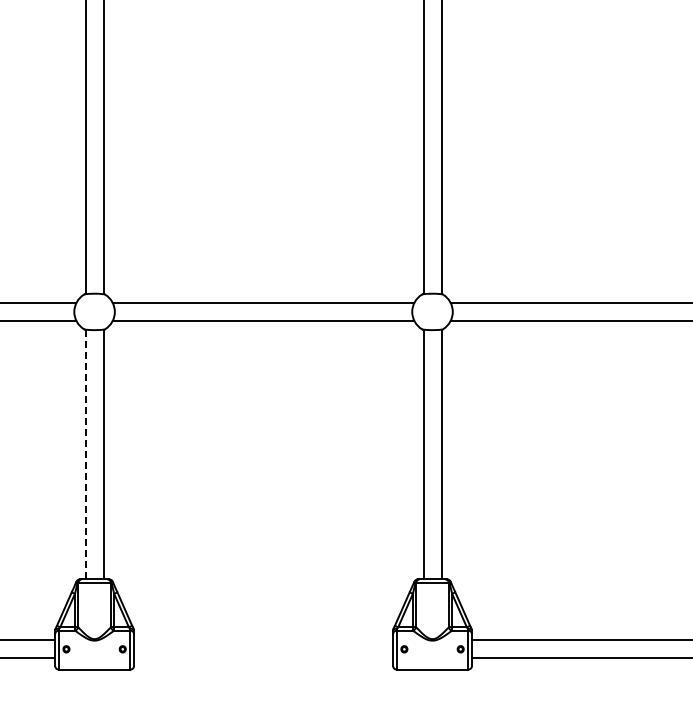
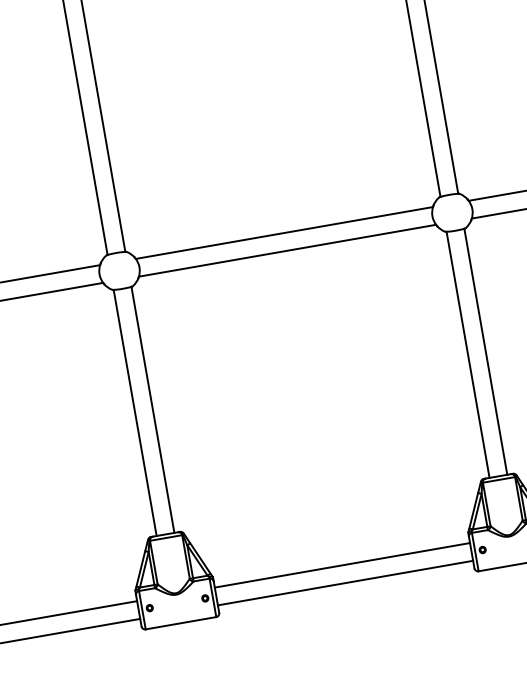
line: (85, 454) -> (135, 412), dashed -> solid
line: (263, 640) -> (342, 565), added
line: (263, 658) -> (345, 583), added

